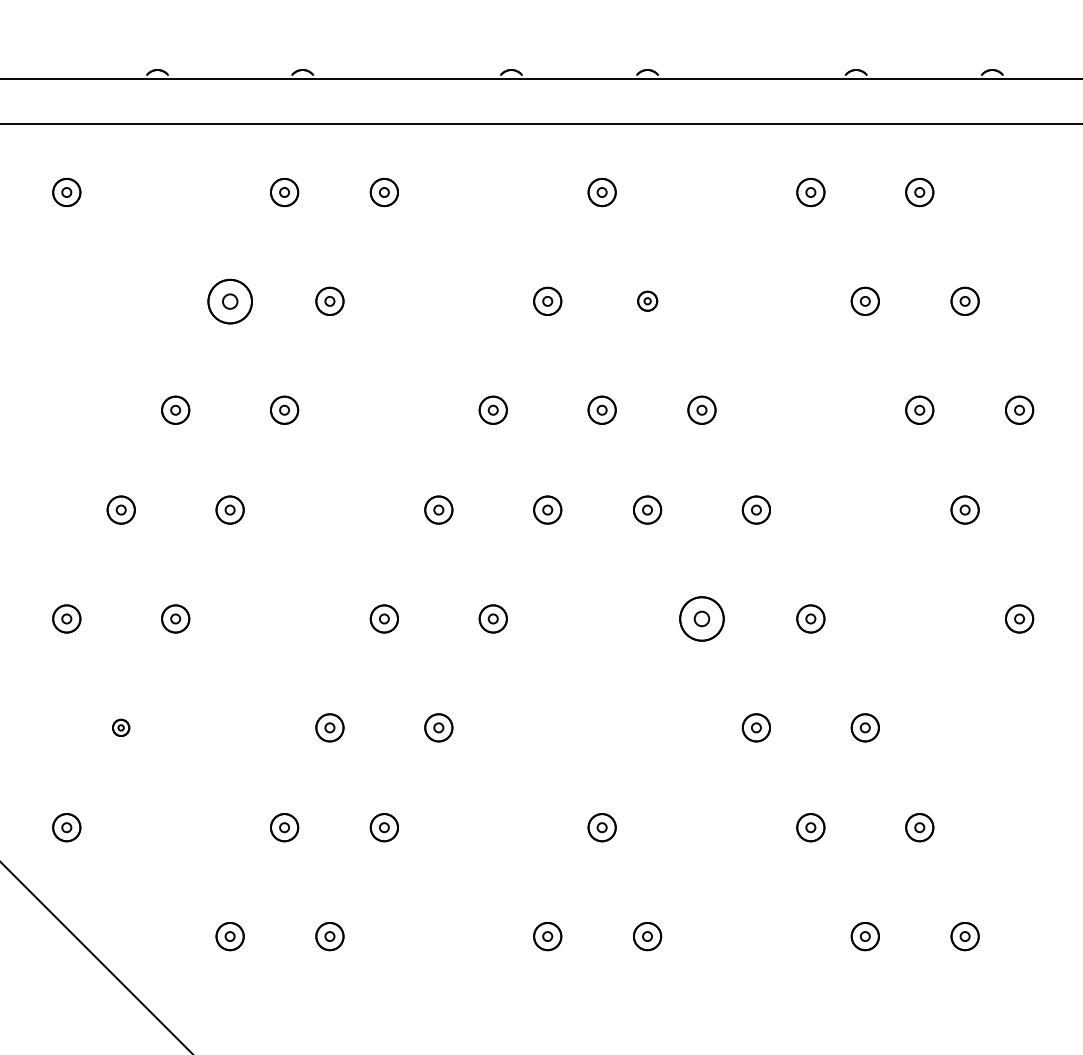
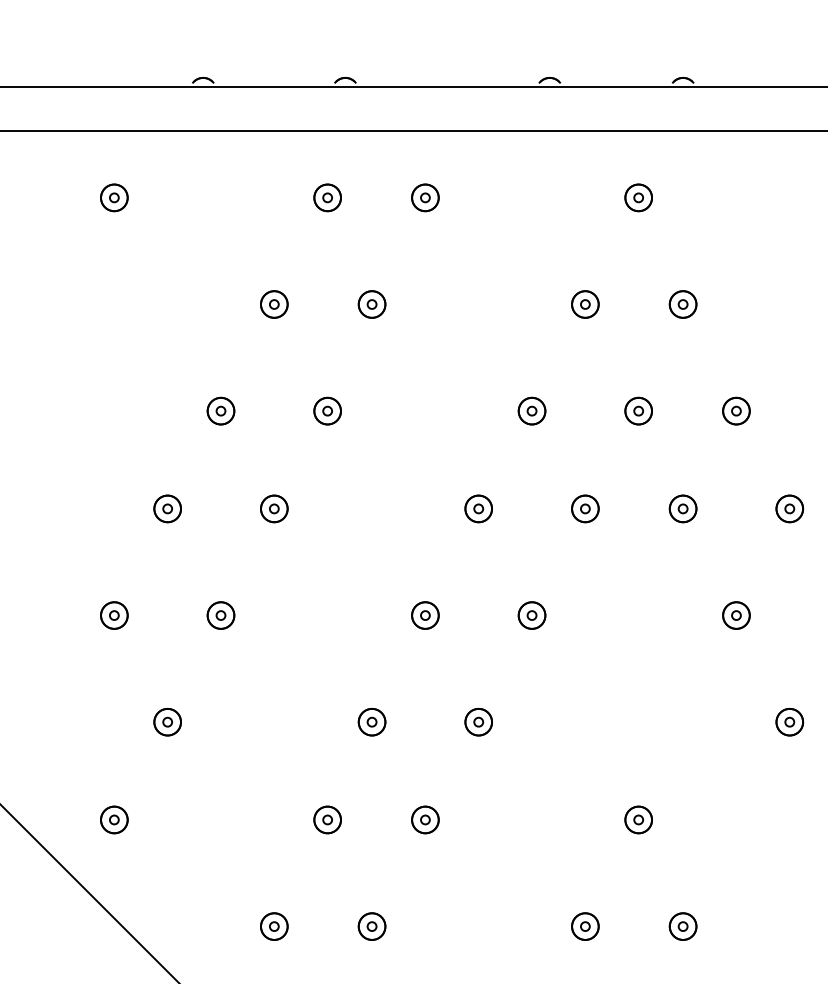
part: (229, 300) -> (273, 303), size x0.62
part: (647, 300) -> (683, 303), size x1.43
part: (701, 618) -> (735, 615), size x0.62
part: (120, 727) -> (166, 721), size x1.67

